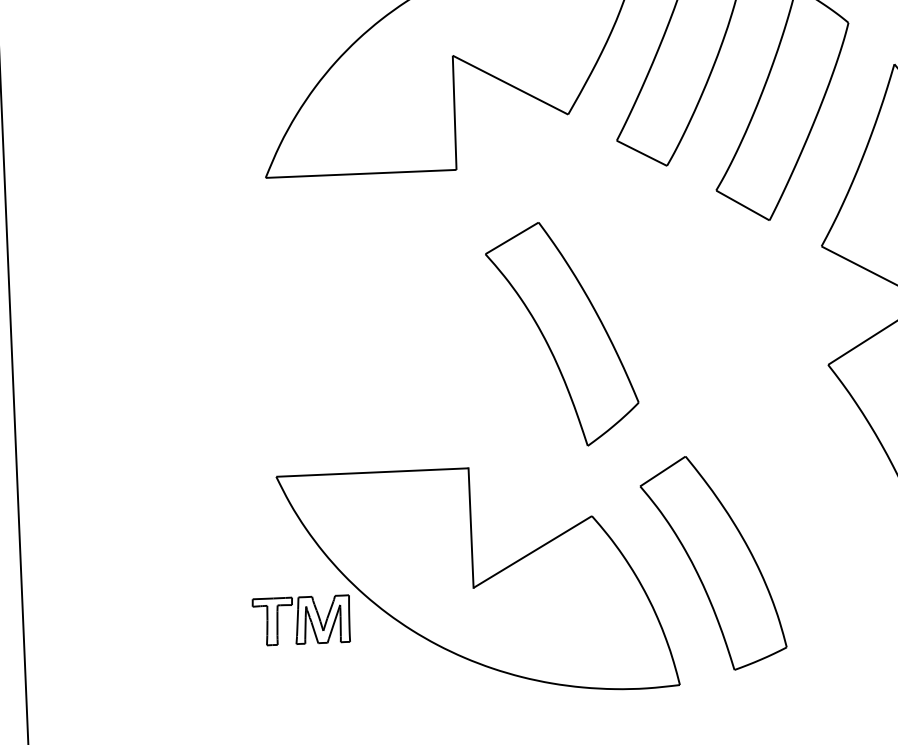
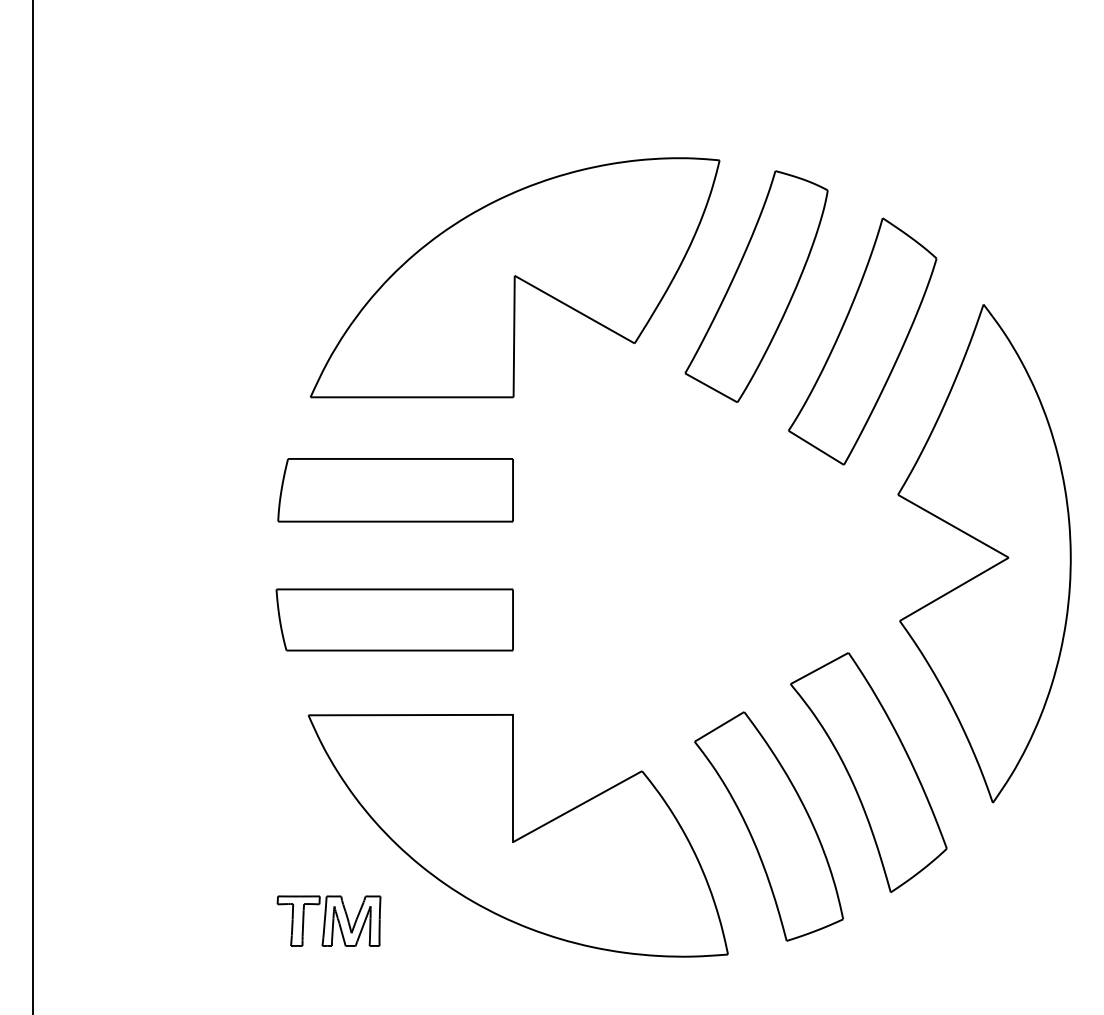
part: (349, 262) -> (395, 490), added
part: (562, 334) -> (868, 772), moved
part: (353, 383) -> (394, 619), added
part: (301, 619) -> (328, 920), moved

